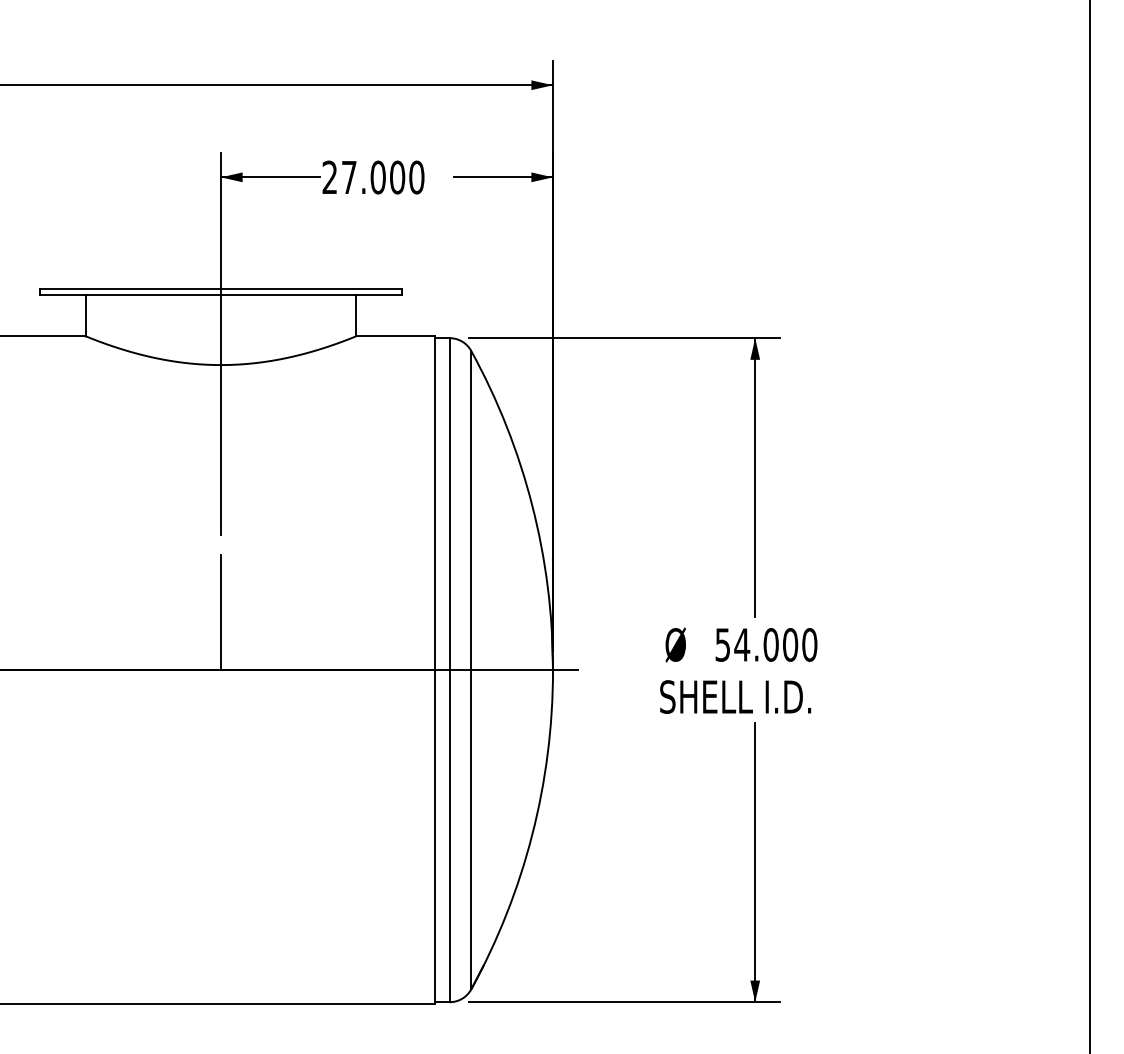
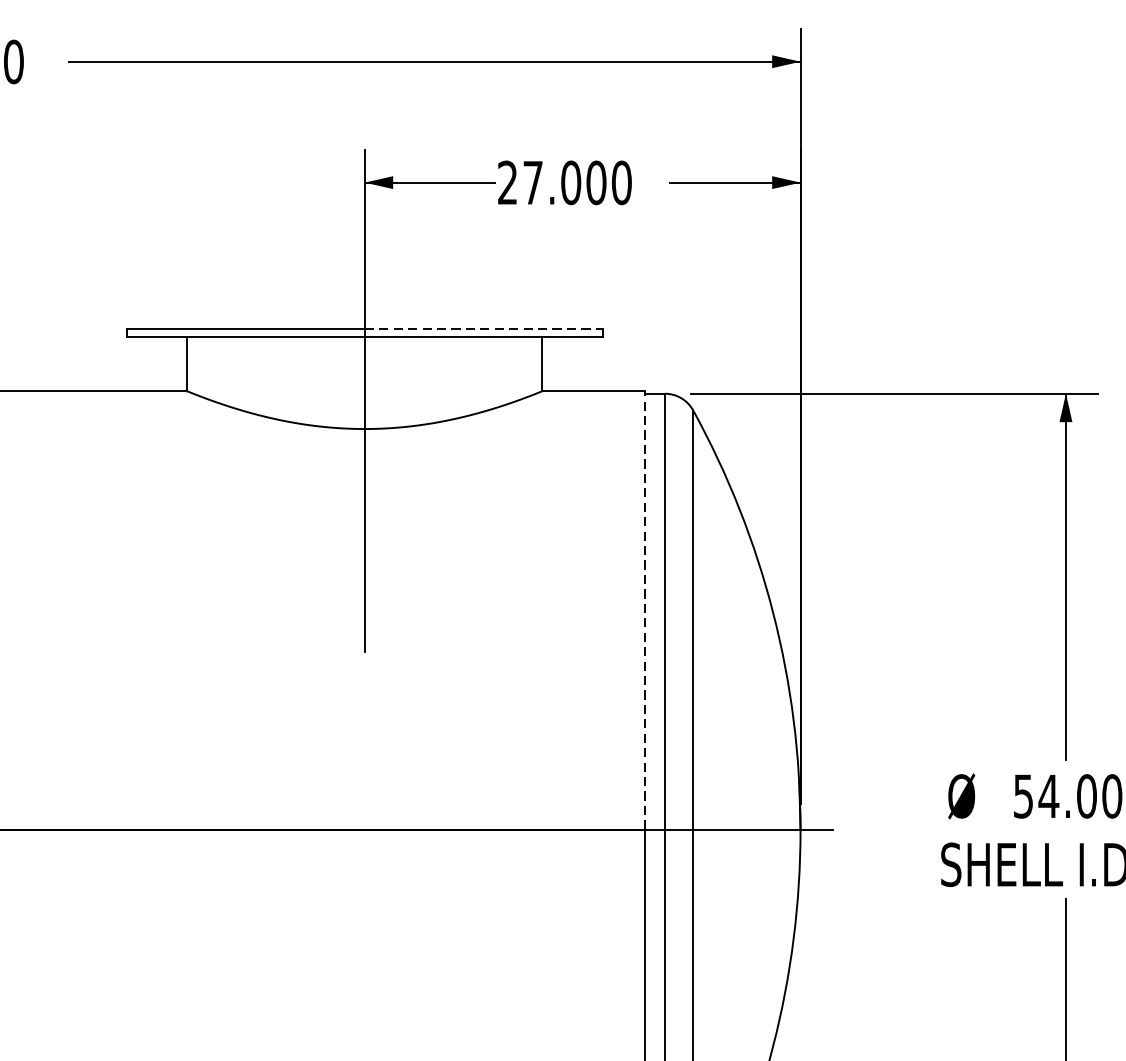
line: (311, 288) -> (483, 328), solid -> dashed
line: (434, 502) -> (644, 609), solid -> dashed
line: (221, 612) -> (365, 753), removed

